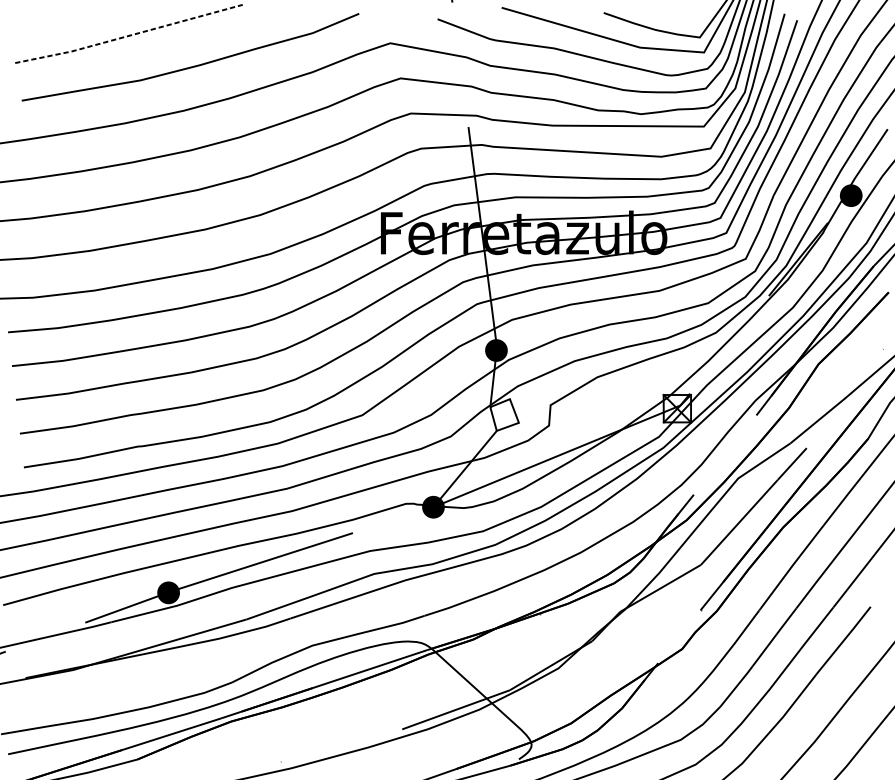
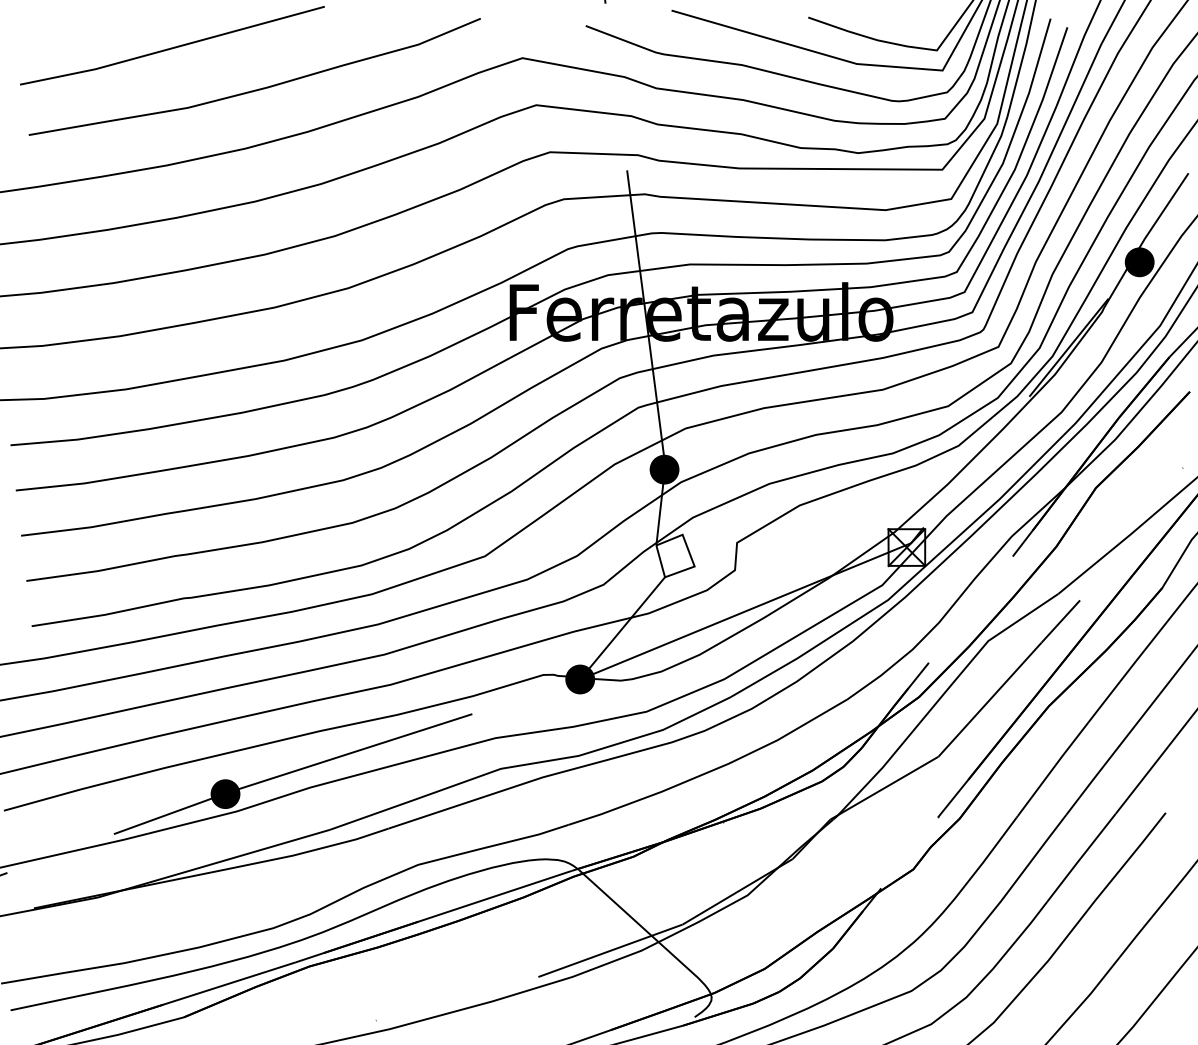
line: (129, 36) -> (172, 48), dashed -> solid

